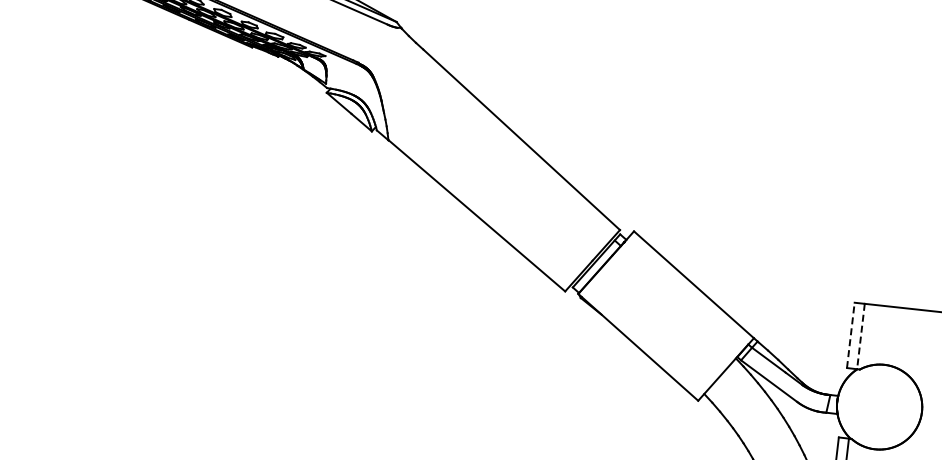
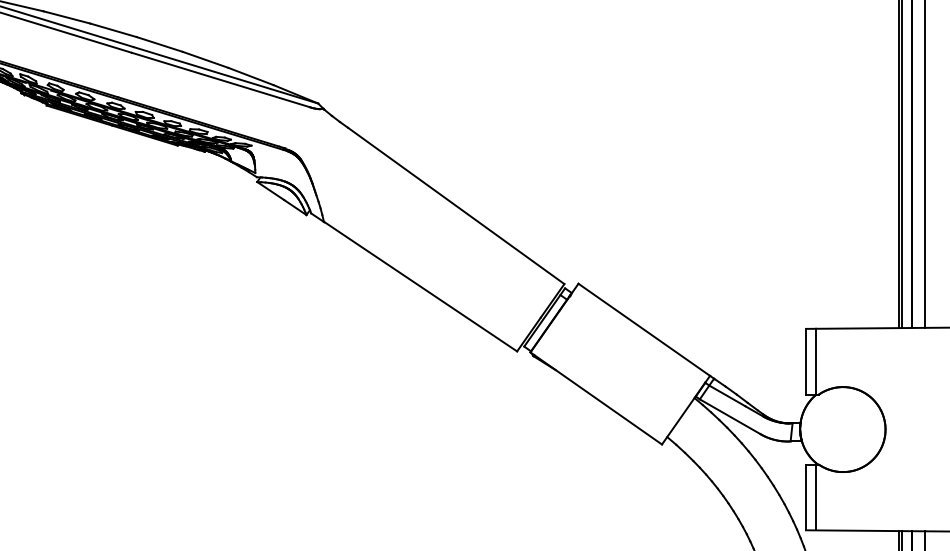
line: (850, 335) -> (805, 361), dashed -> solid
line: (861, 336) -> (816, 361), dashed -> solid

